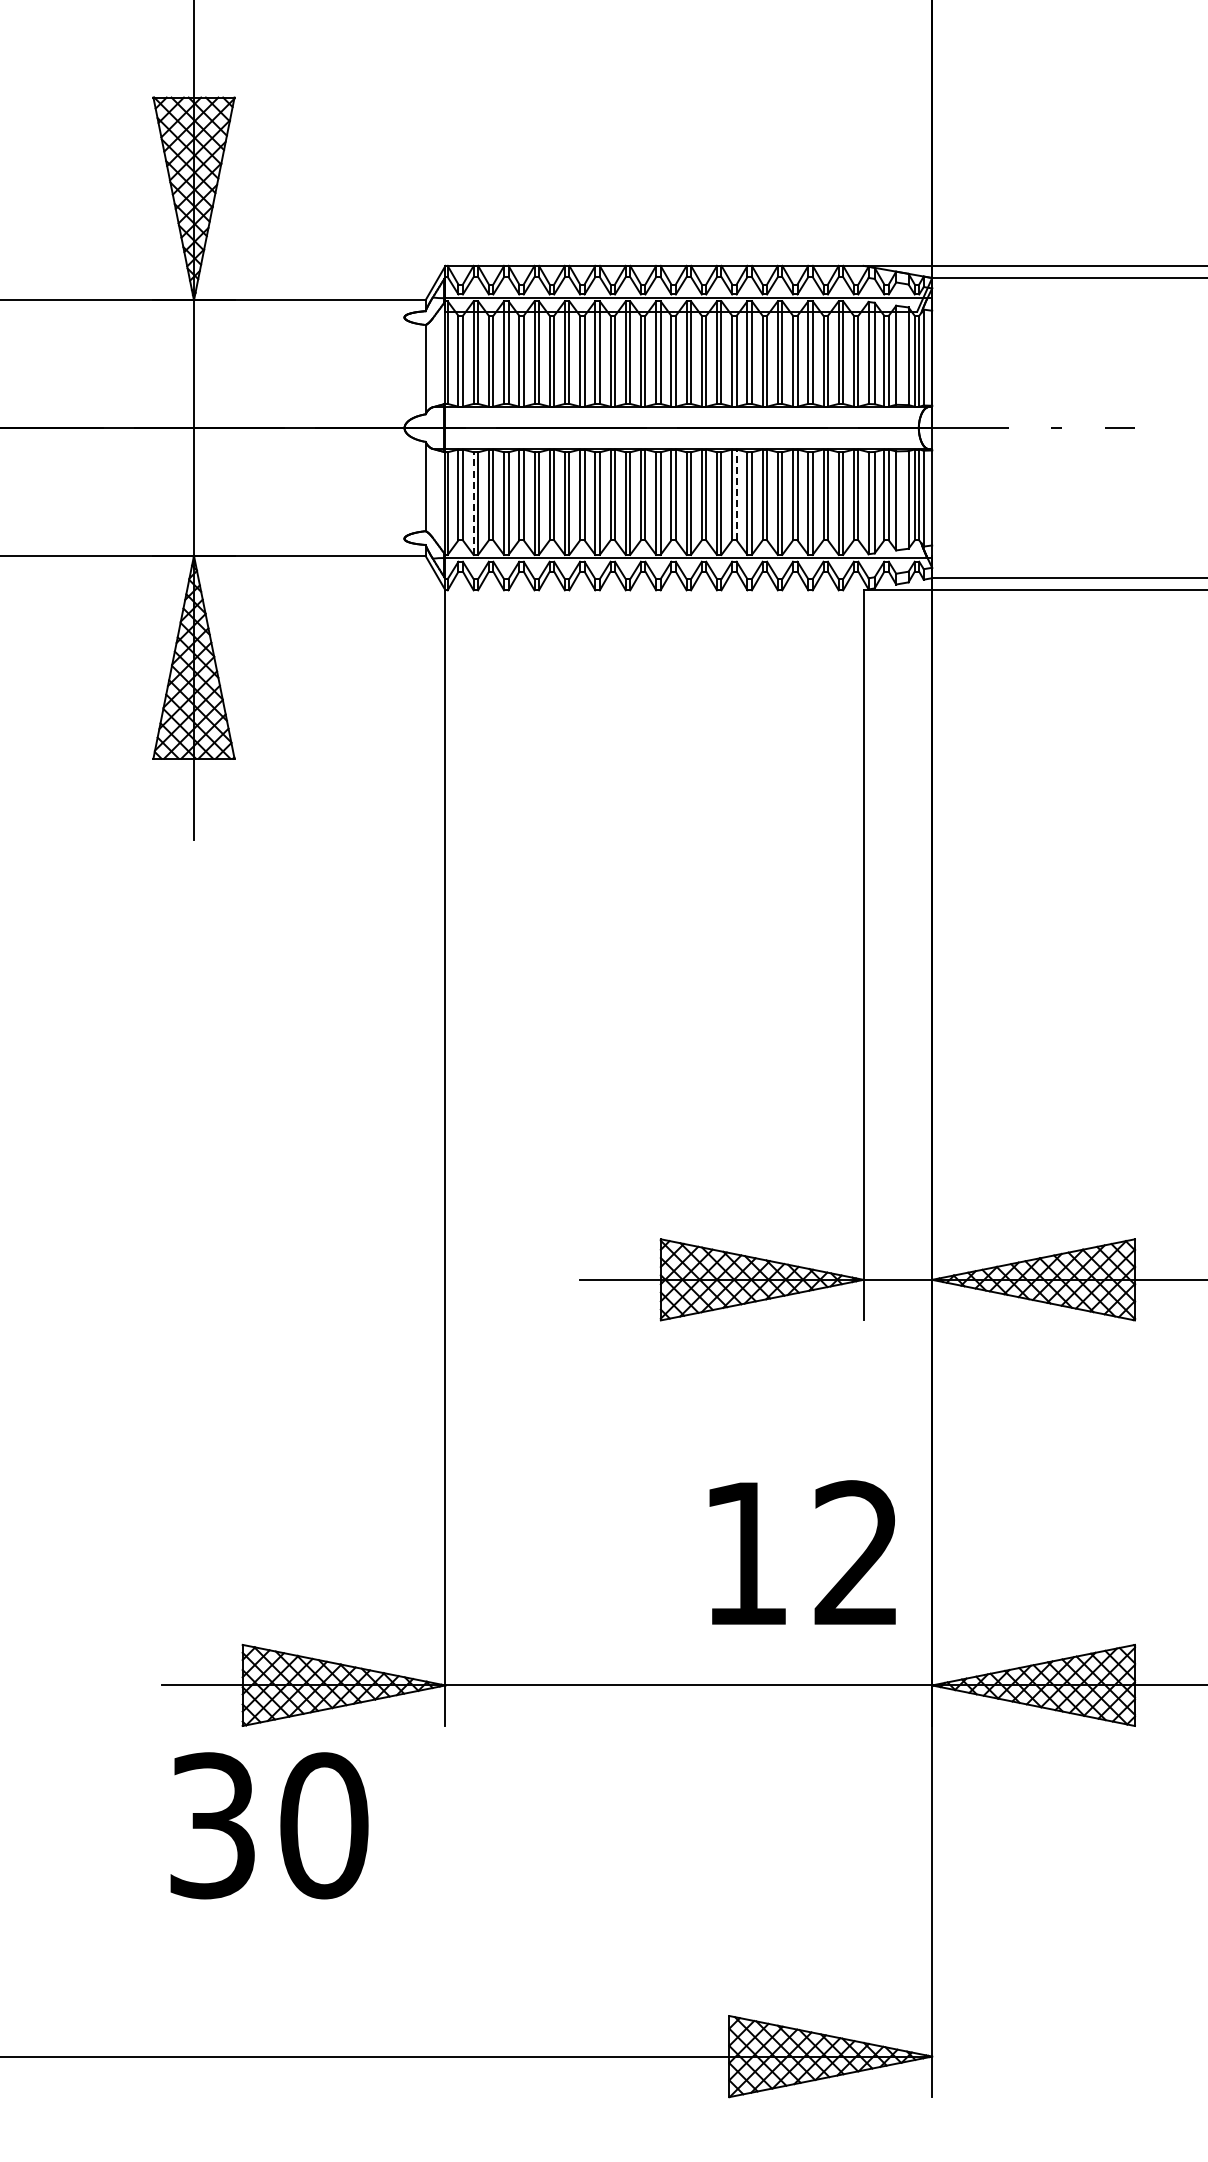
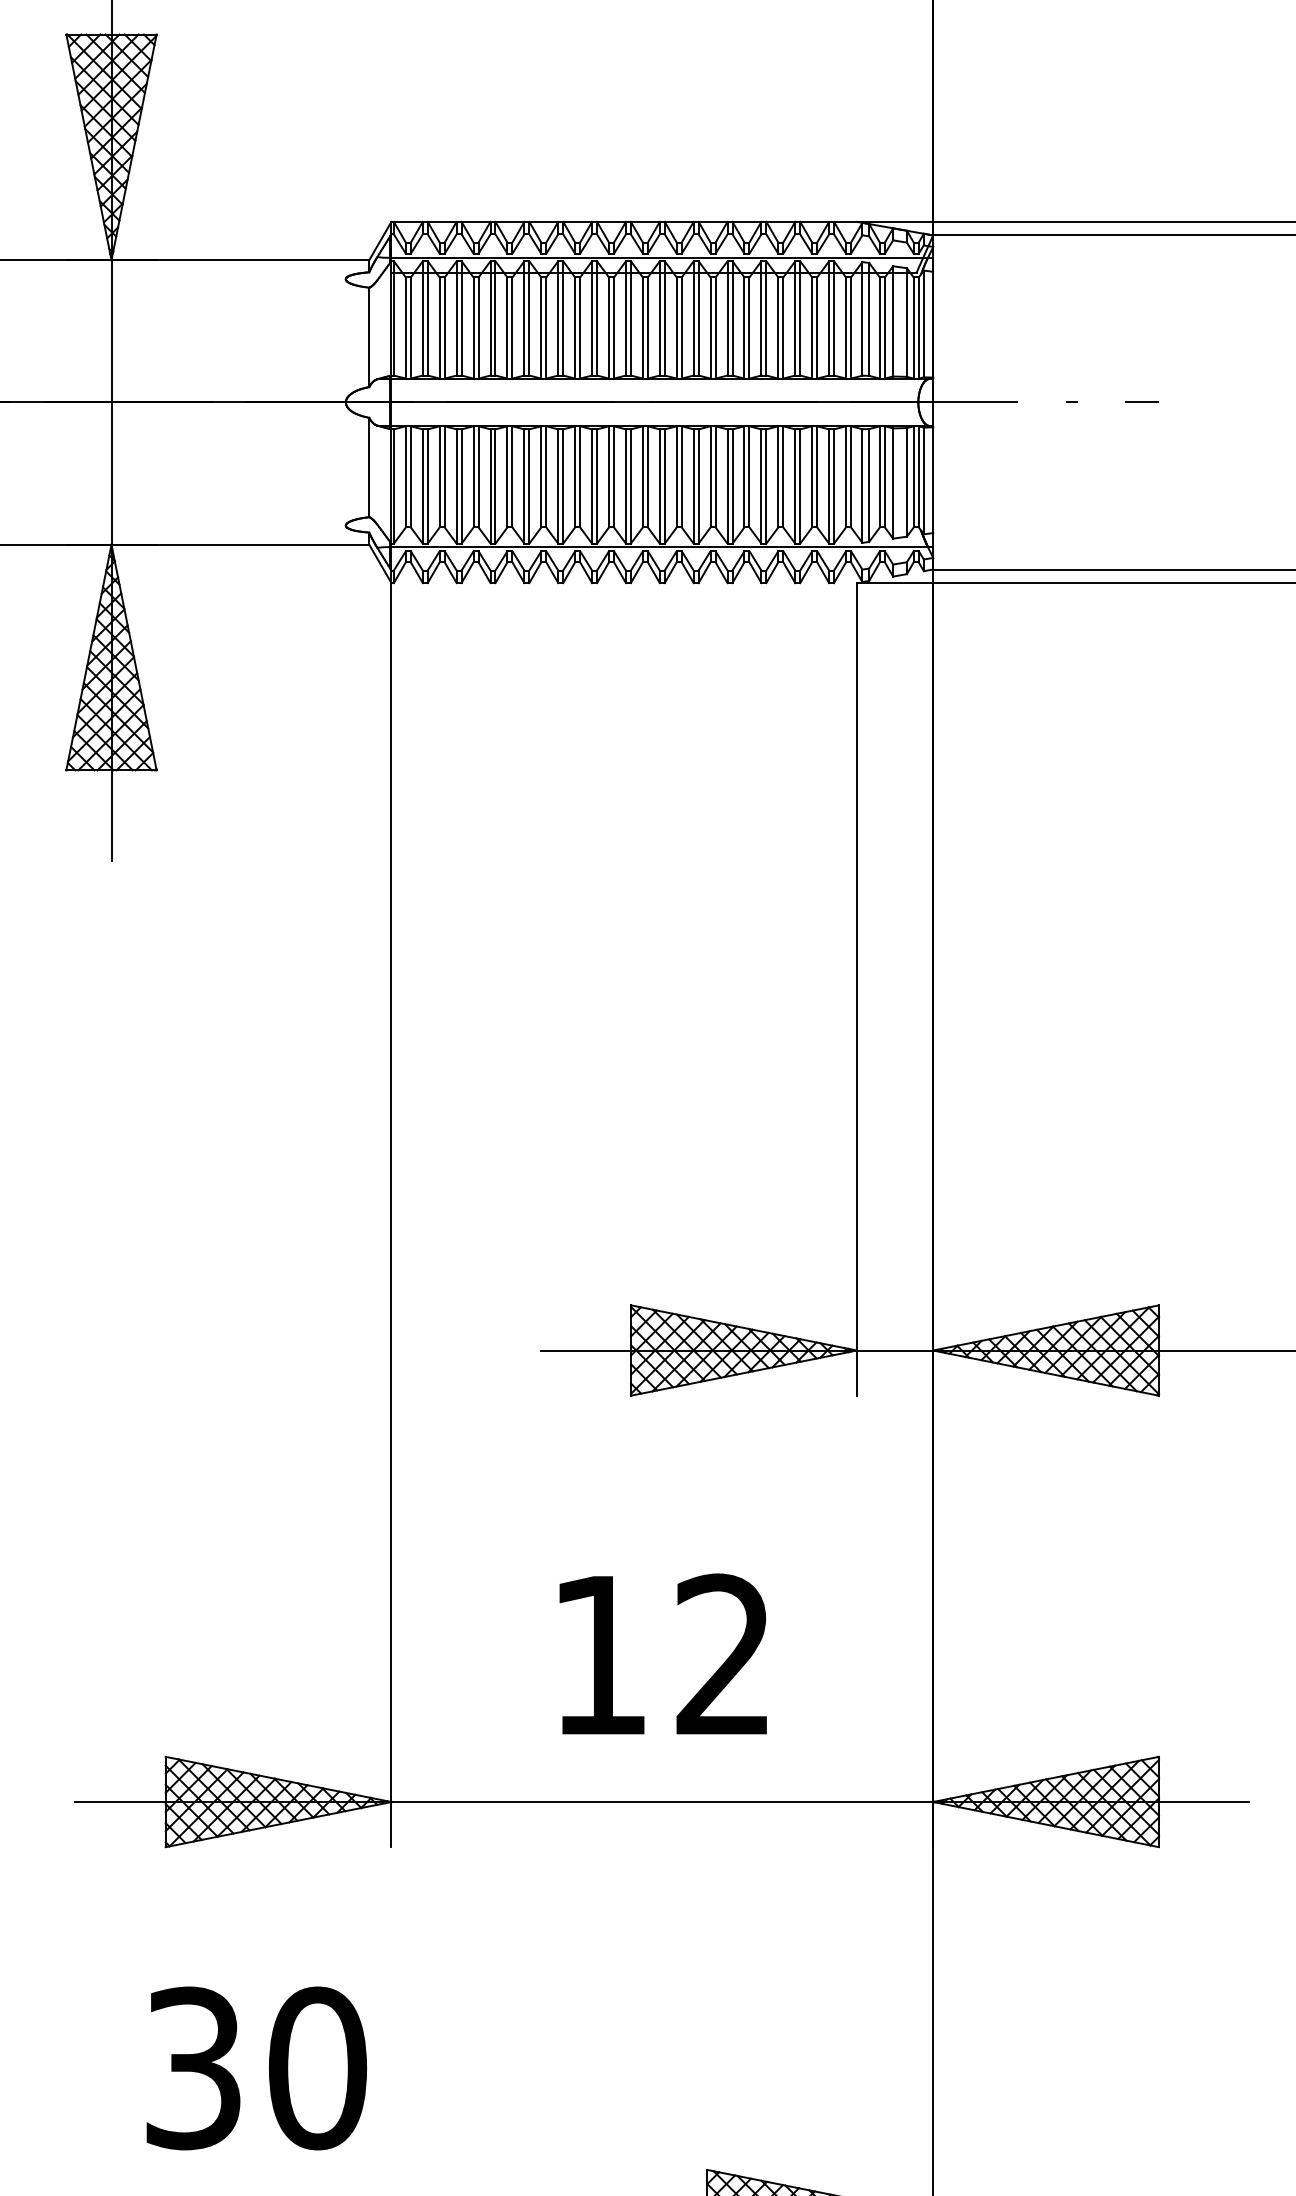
line: (736, 494) -> (715, 476), dashed -> solid
line: (473, 503) -> (422, 486), dashed -> solid
text: (802, 1552) -> (663, 1654), moved
text: (269, 1825) -> (256, 2068), moved

